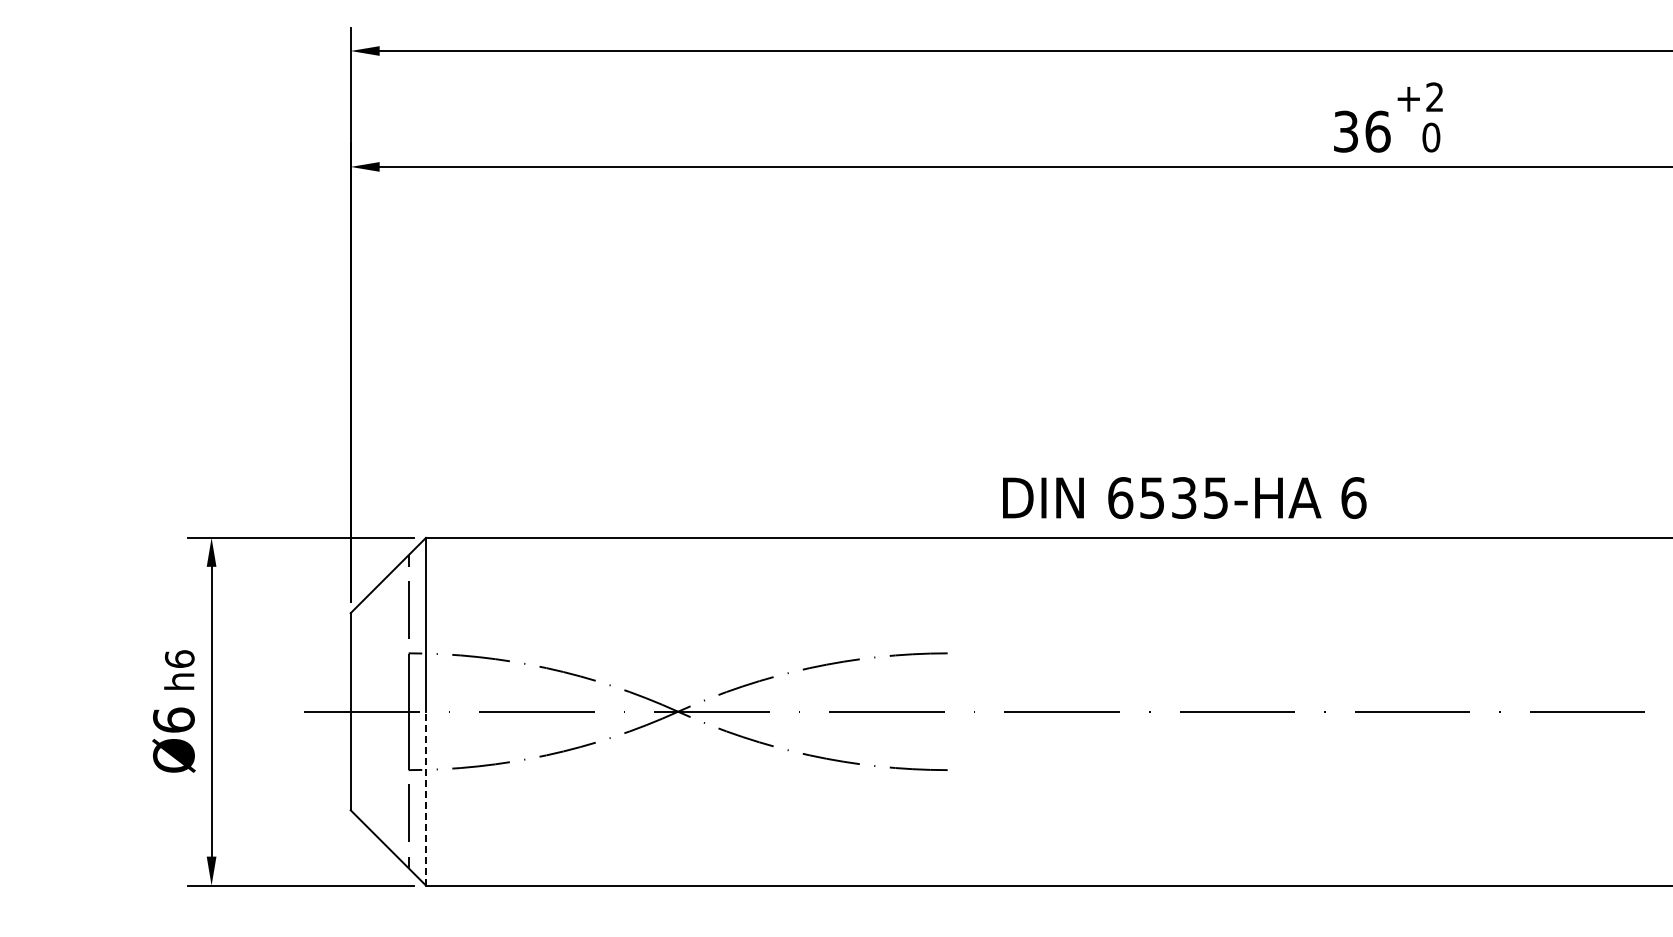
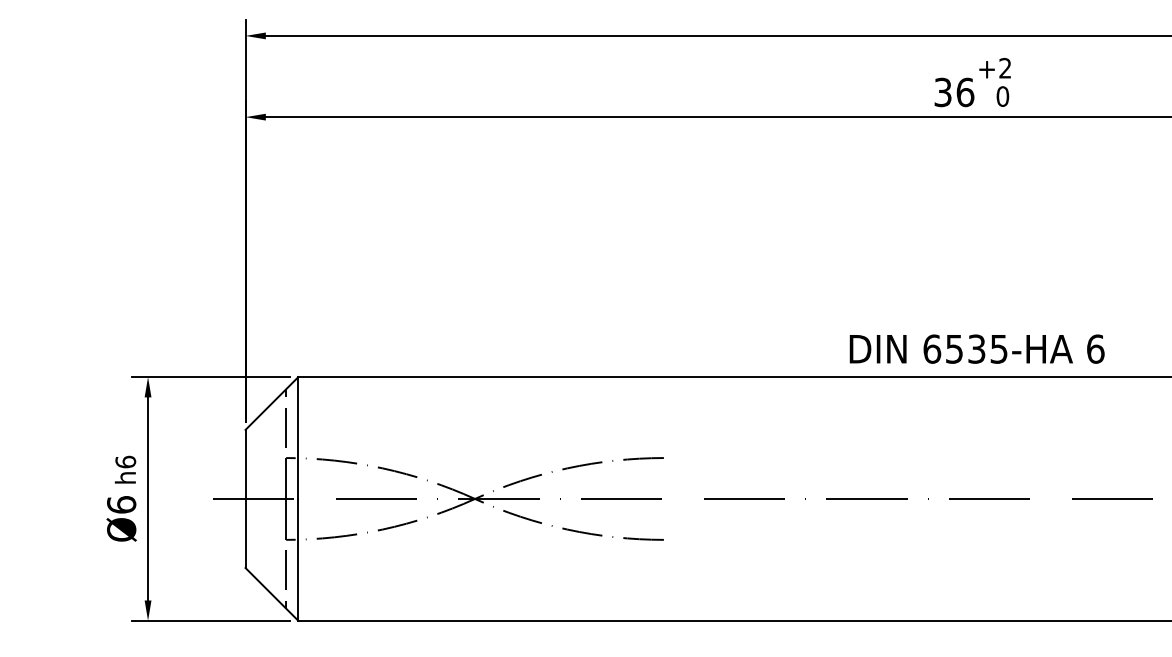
text: (1184, 497) -> (977, 348), moved
line: (426, 798) -> (298, 559), dashed -> solid

